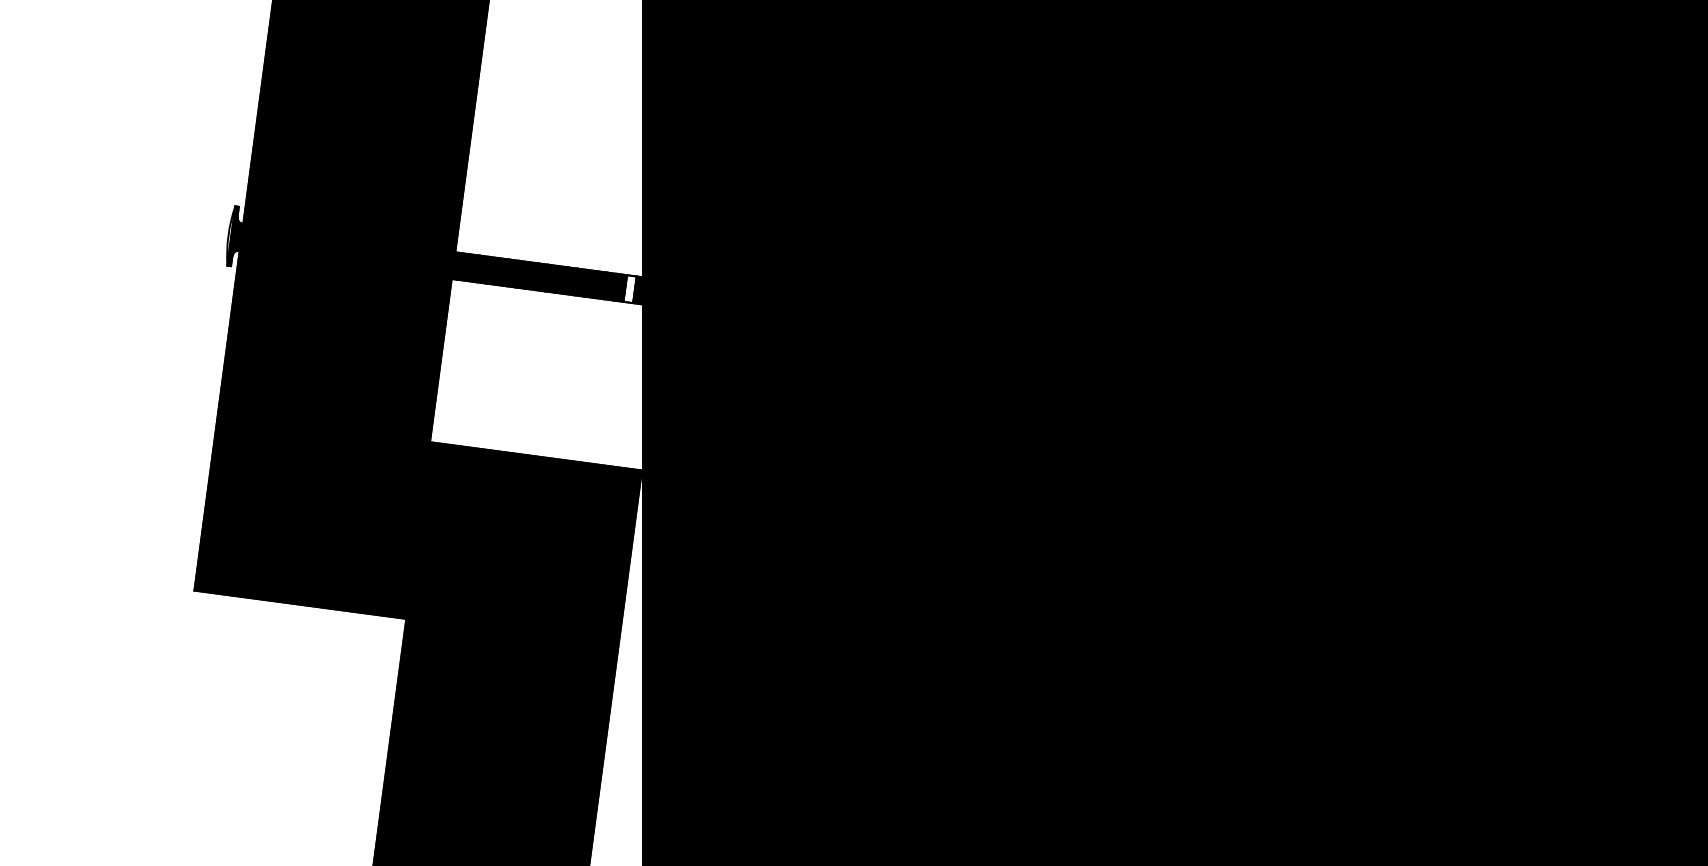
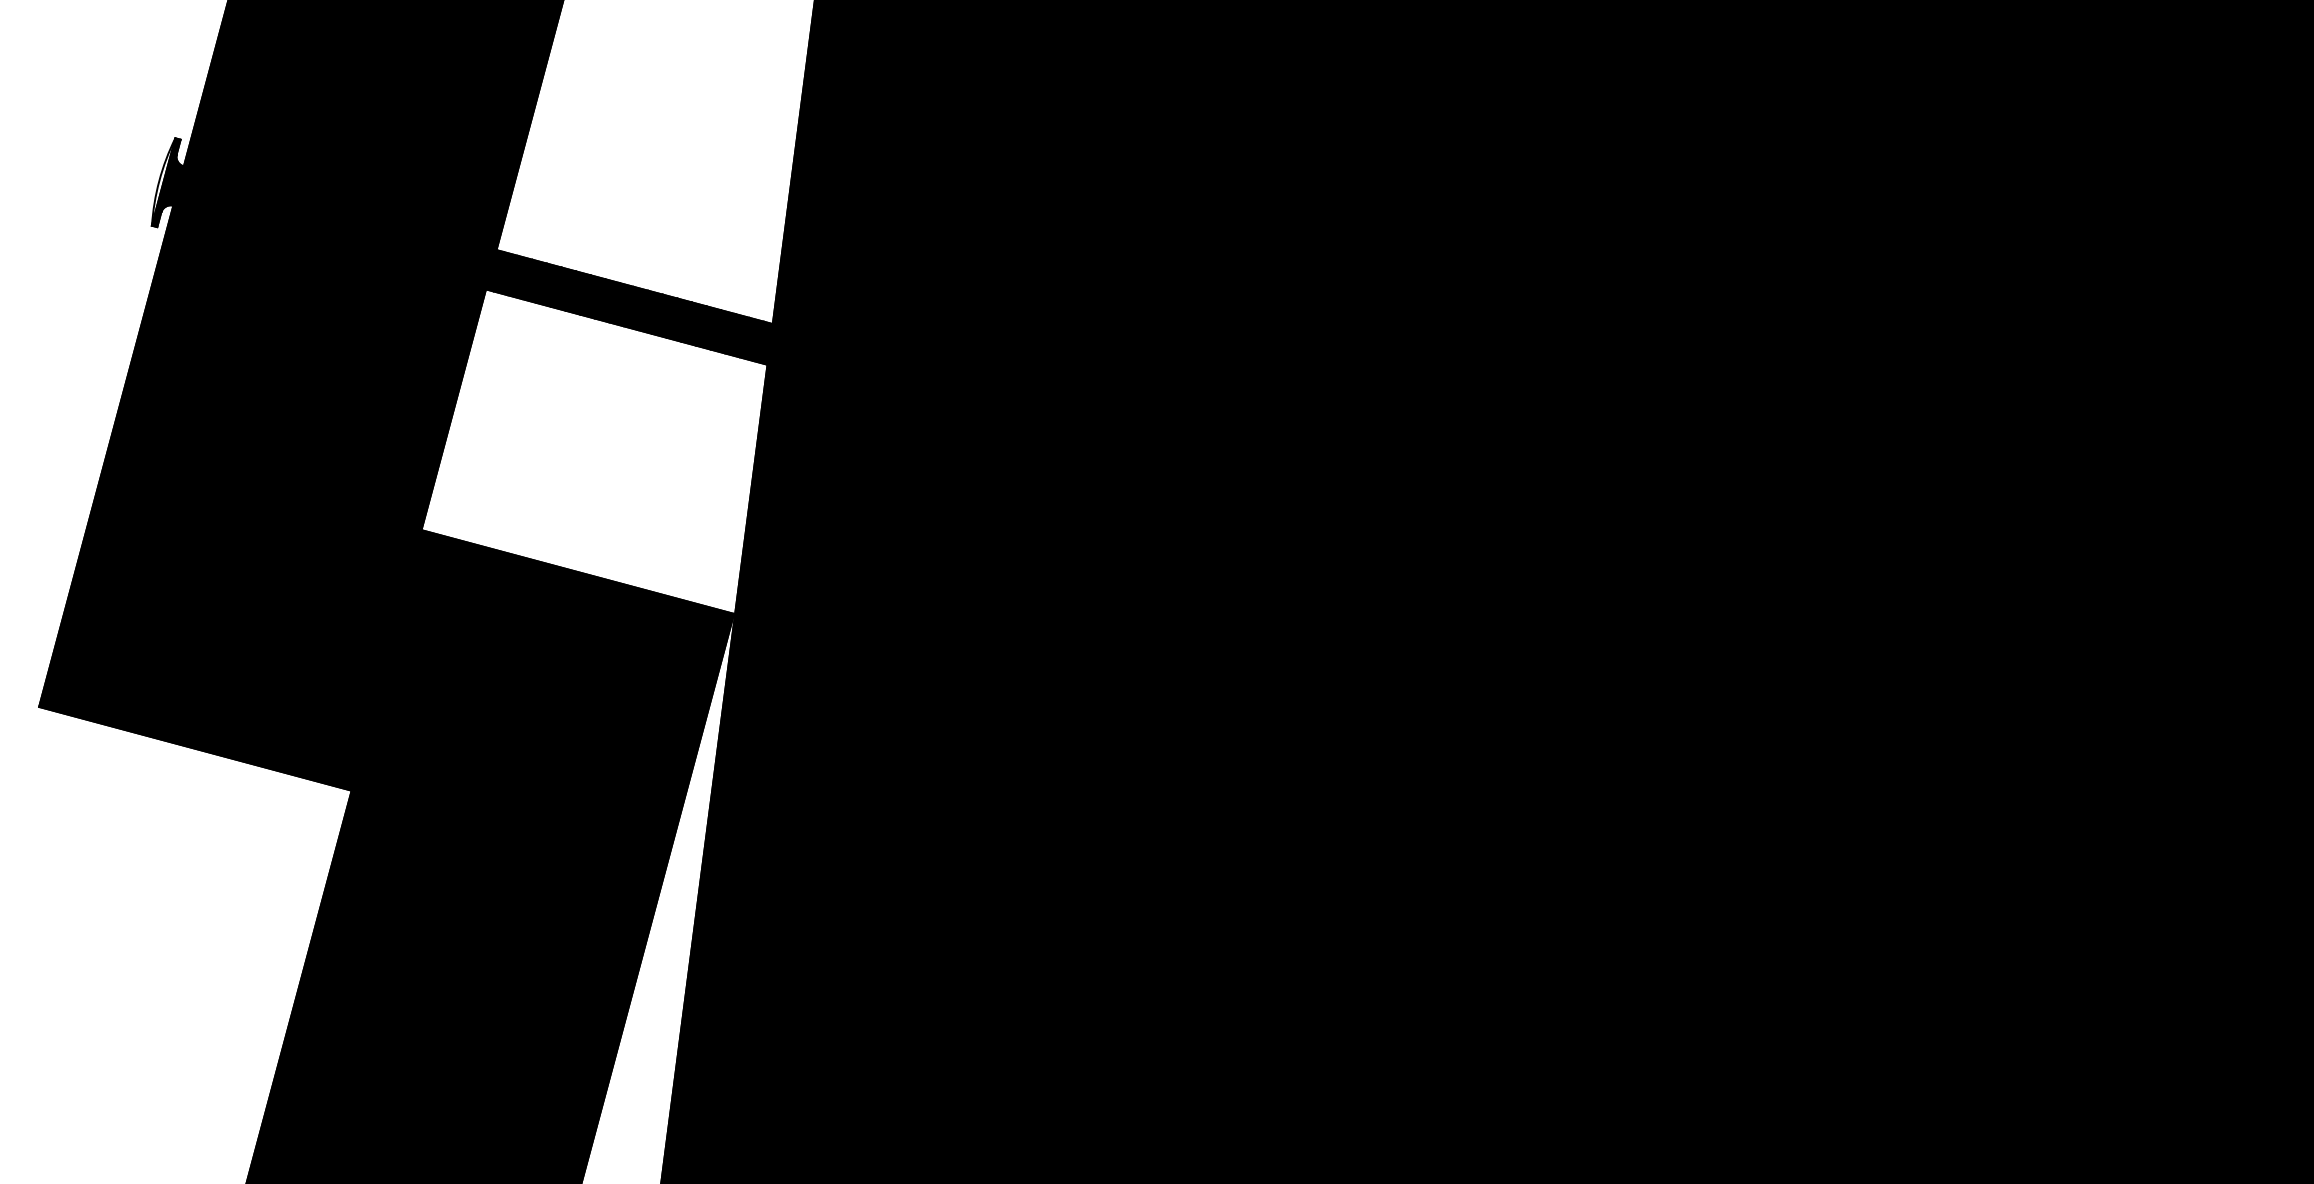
fill: (629, 289) -> (750, 339), added

